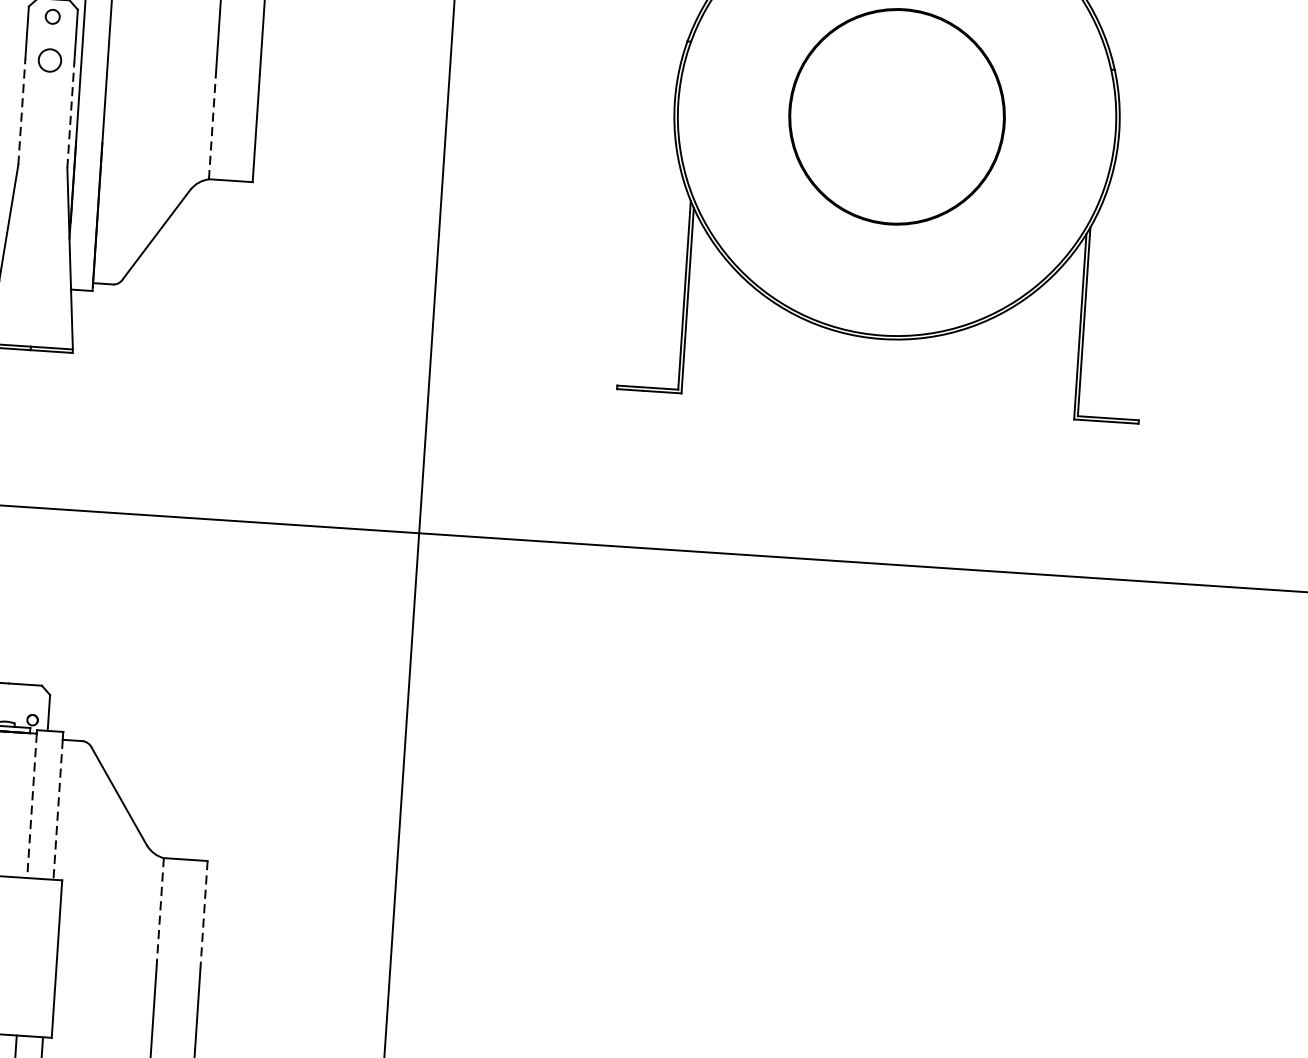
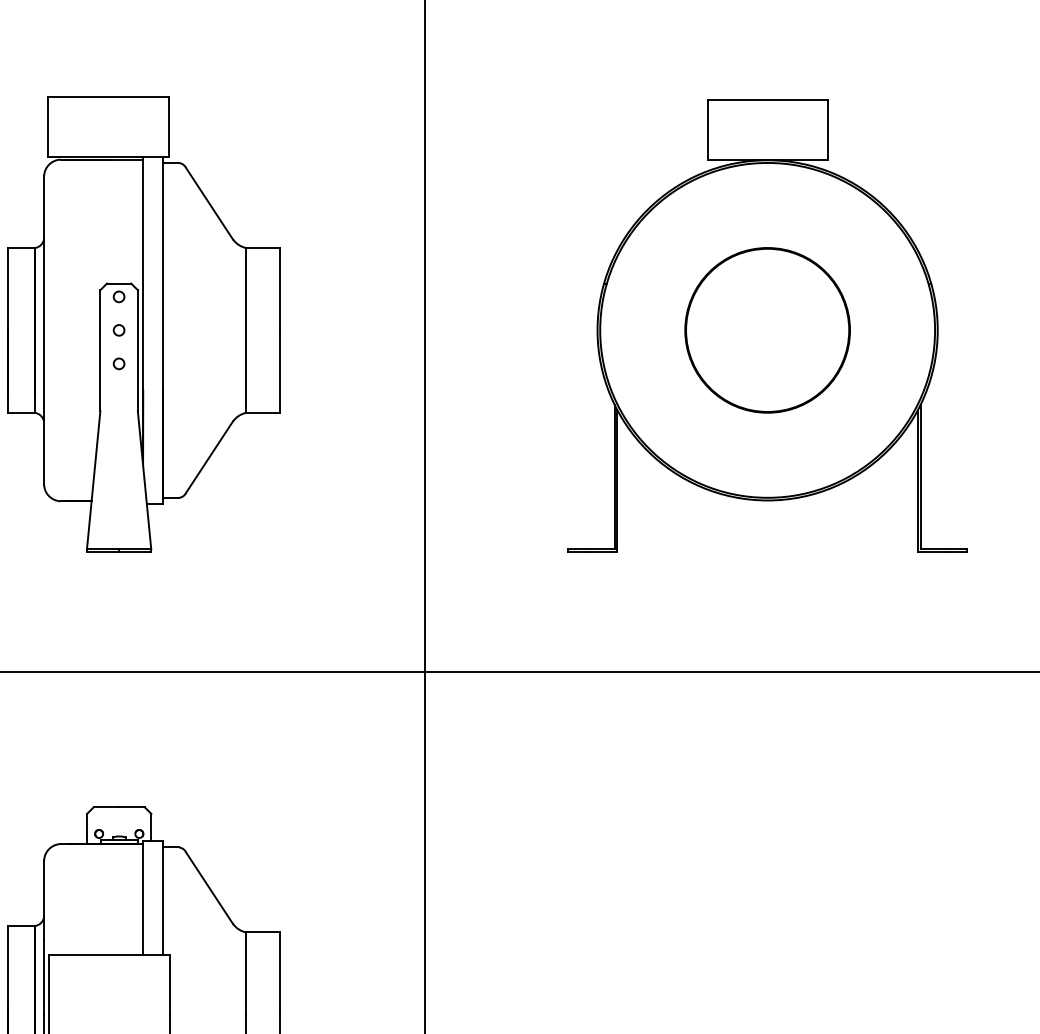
circle: (49, 60) -> (118, 330), size x0.62
circle: (46, 103) -> (118, 363), added
line: (22, 111) -> (100, 370), dashed -> solid
line: (70, 114) -> (137, 370), dashed -> solid
line: (212, 125) -> (246, 371), dashed -> solid
line: (32, 806) -> (143, 899), dashed -> solid
line: (58, 809) -> (163, 900), dashed -> solid
line: (160, 913) -> (246, 974), dashed -> solid
line: (203, 915) -> (279, 974), dashed -> solid

